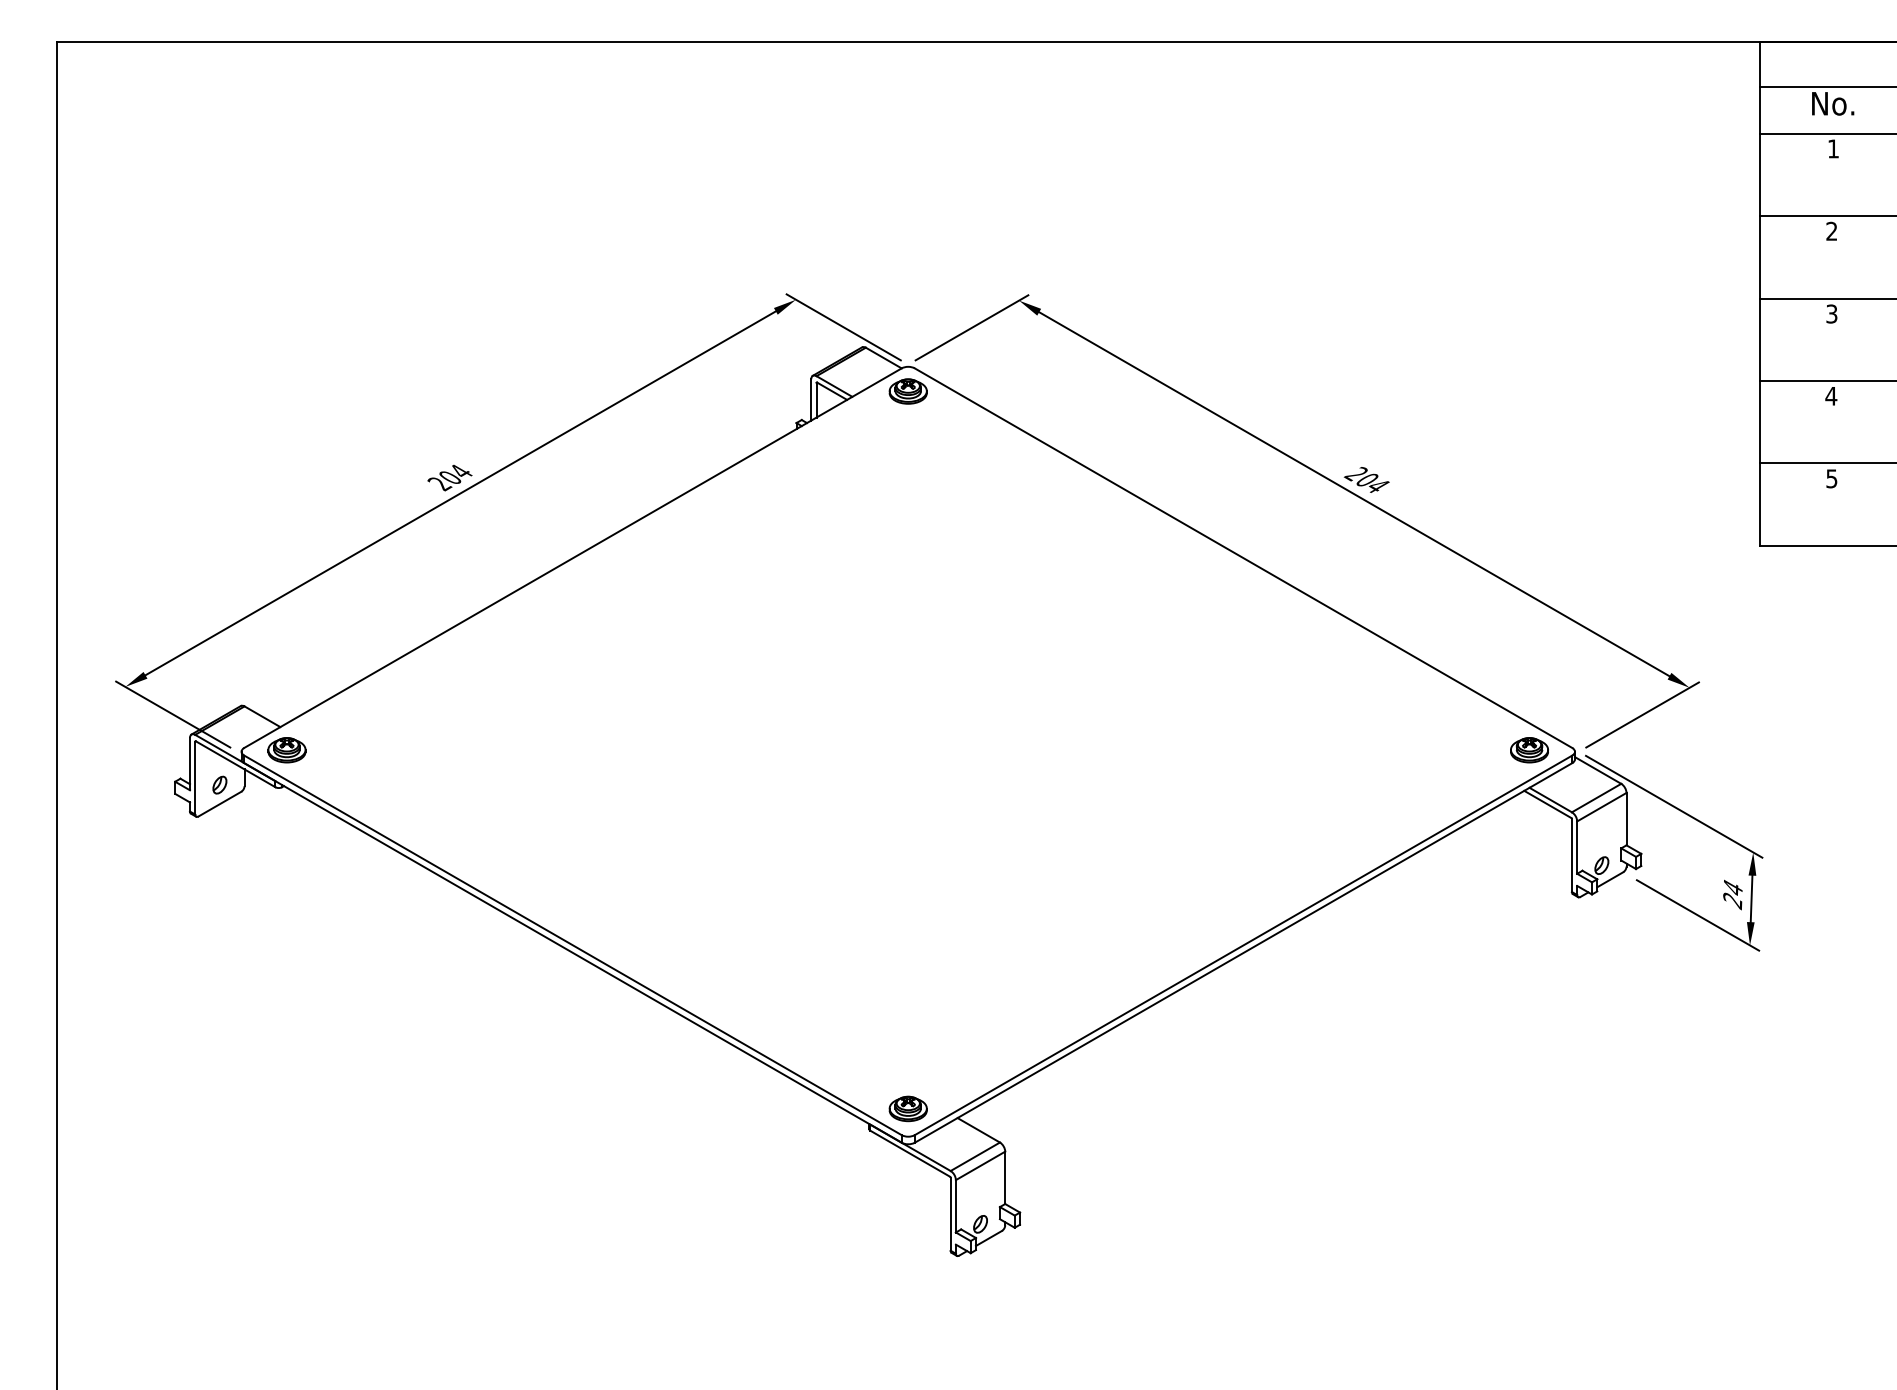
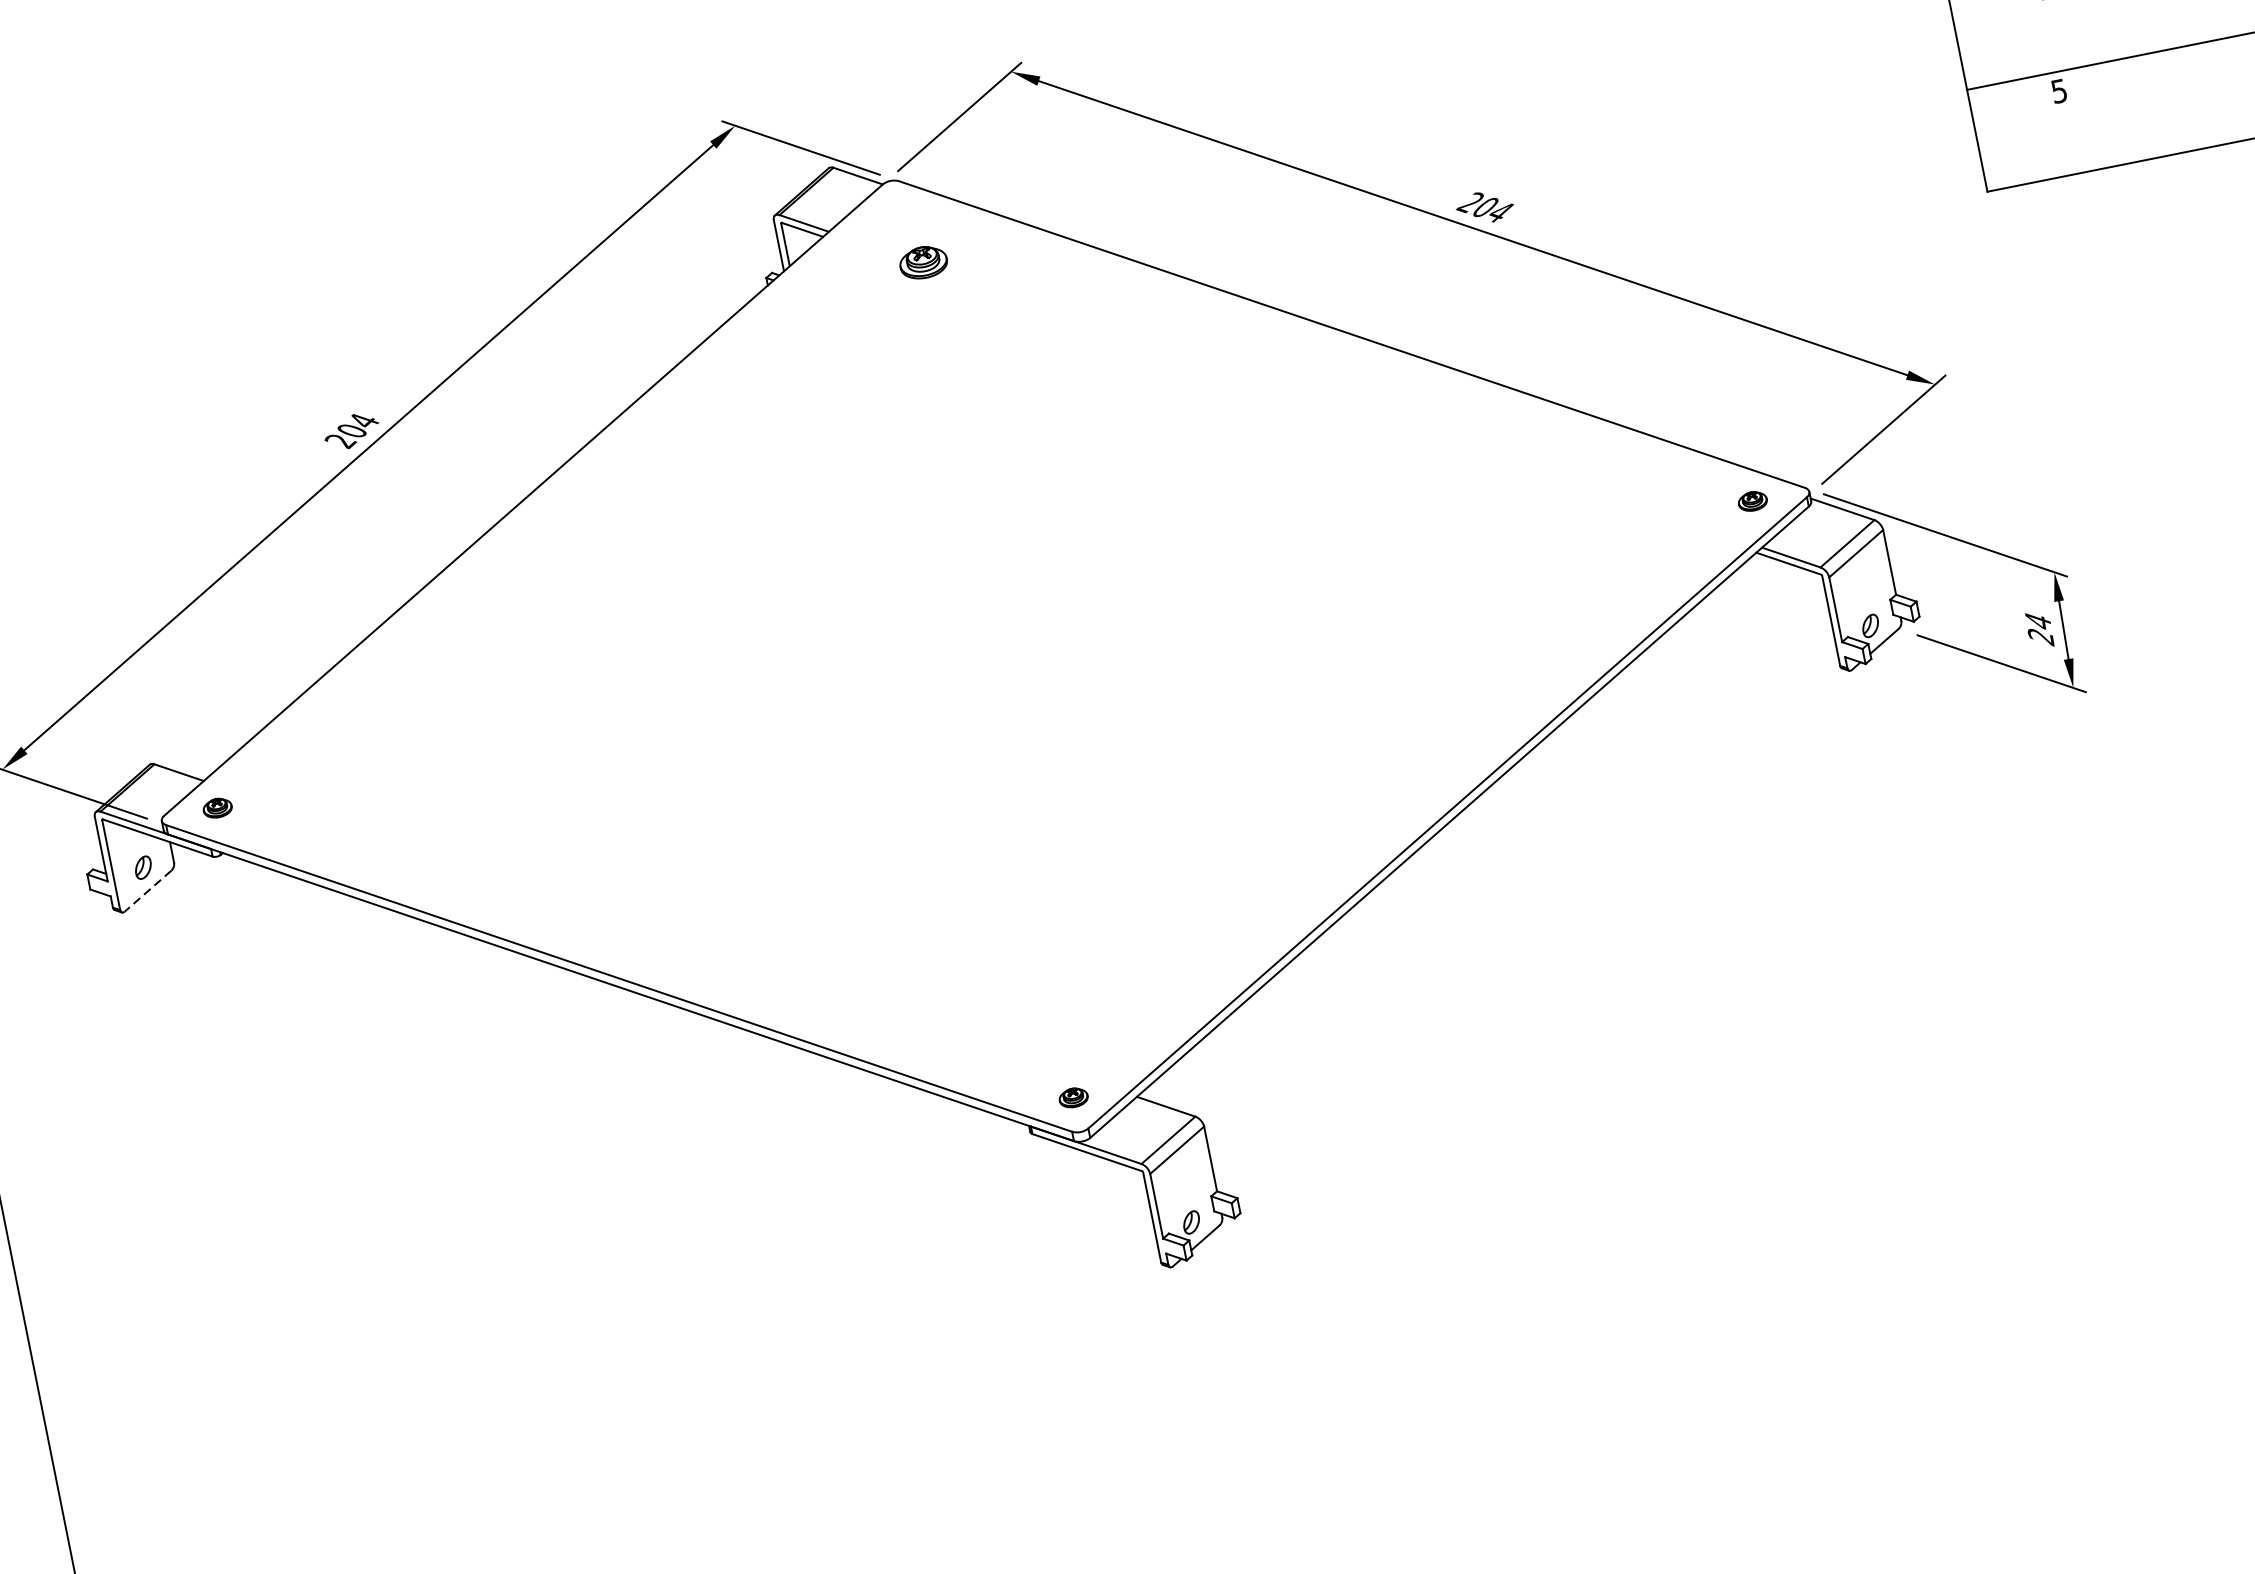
part: (907, 391) -> (922, 262), moved
part: (286, 750) -> (217, 808), size x0.6
part: (1529, 750) -> (1752, 501), size x0.6
line: (219, 804) -> (147, 891), solid -> dashed
part: (907, 1108) -> (1072, 1097), size x0.6

